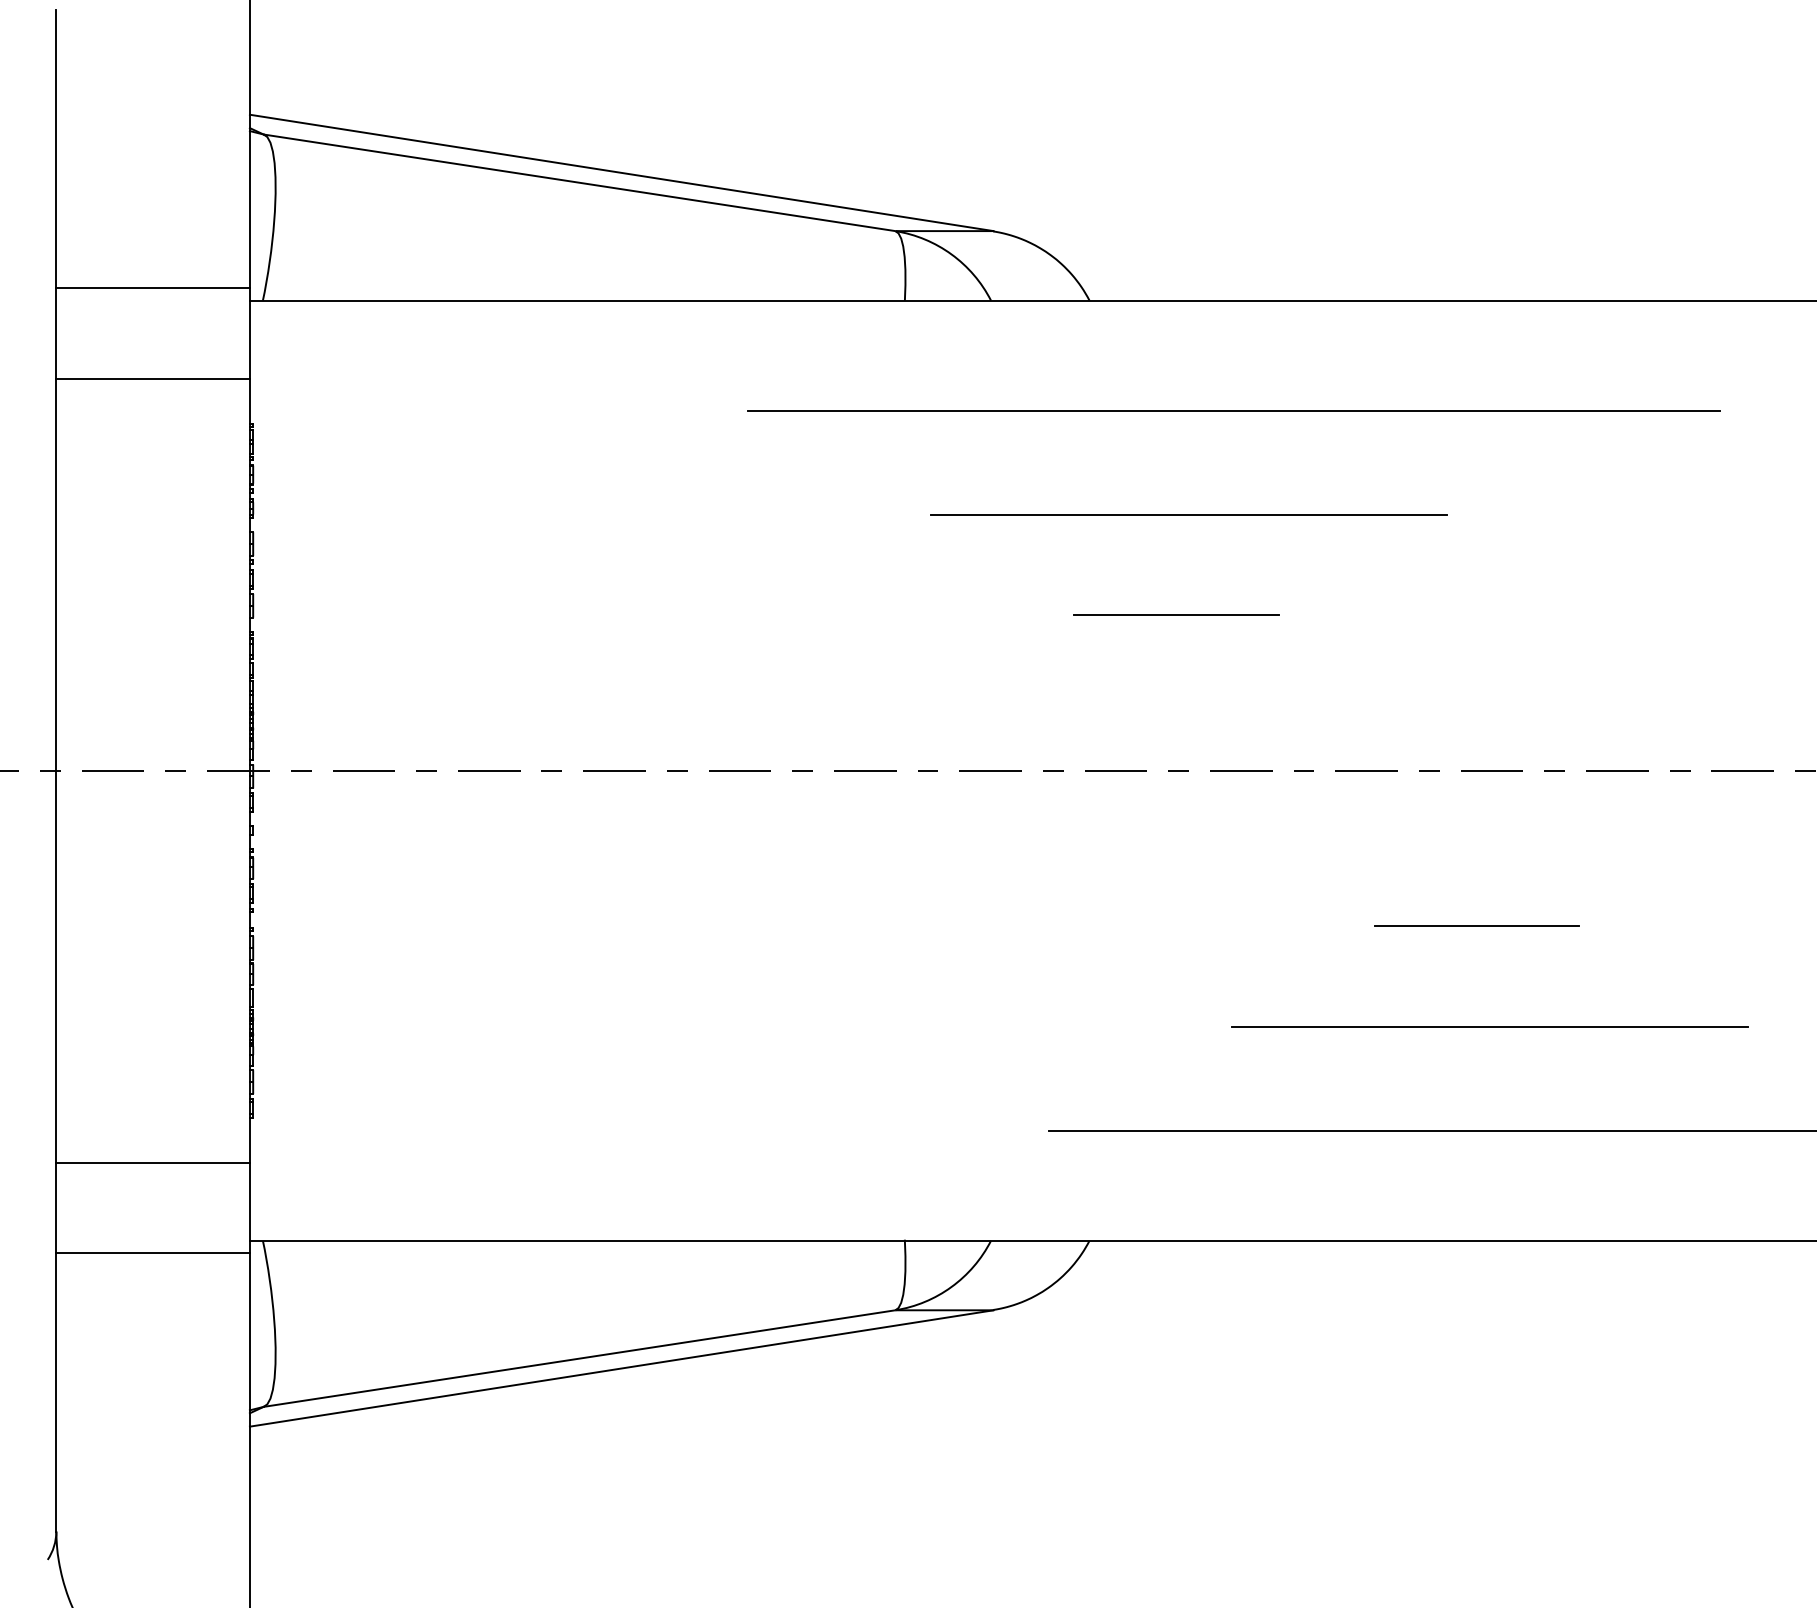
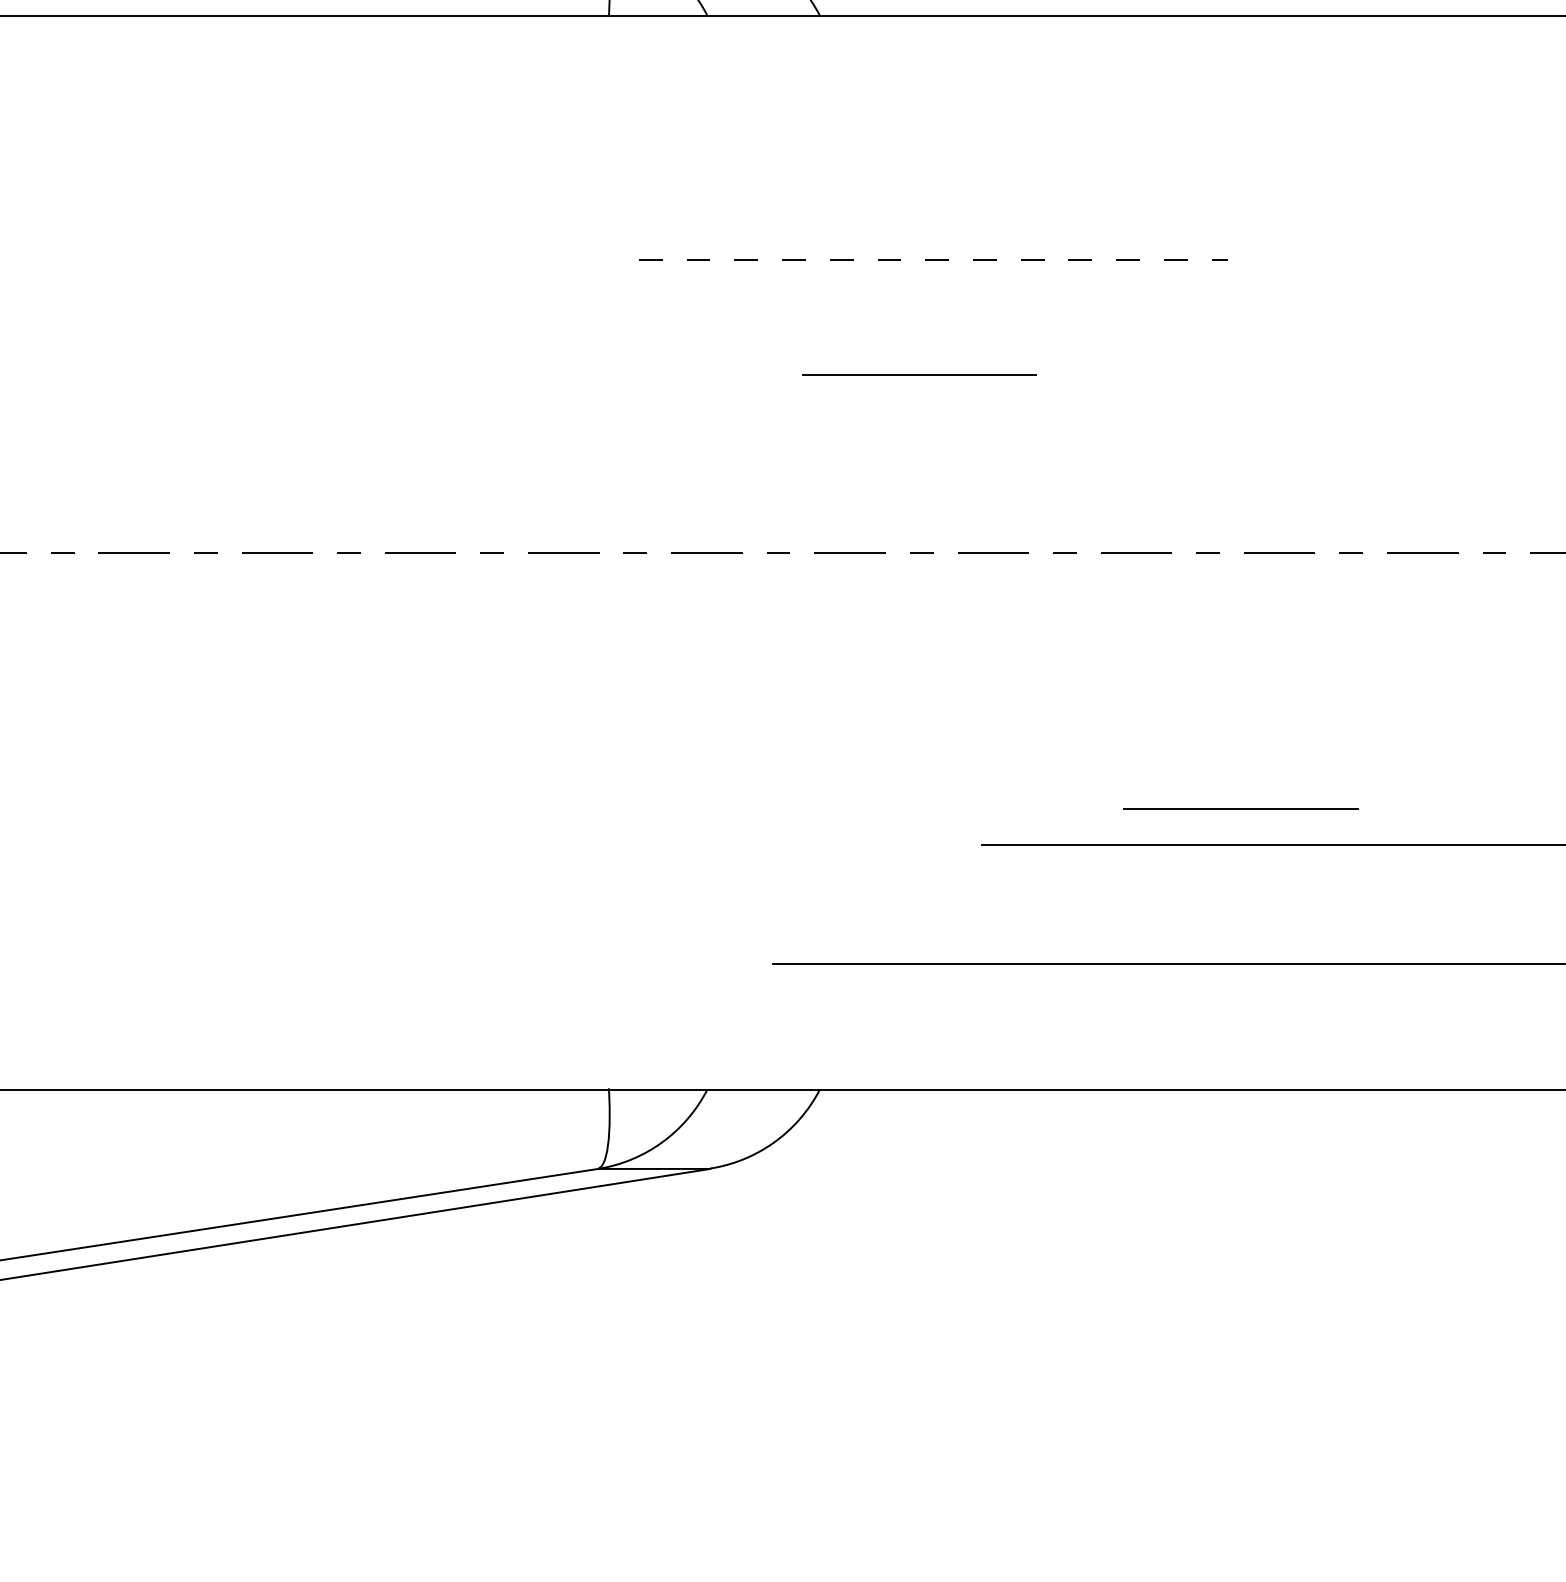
line: (1233, 410) -> (984, 141), removed
line: (1189, 514) -> (934, 259), solid -> dashed
line: (1476, 925) -> (1240, 808), moved

